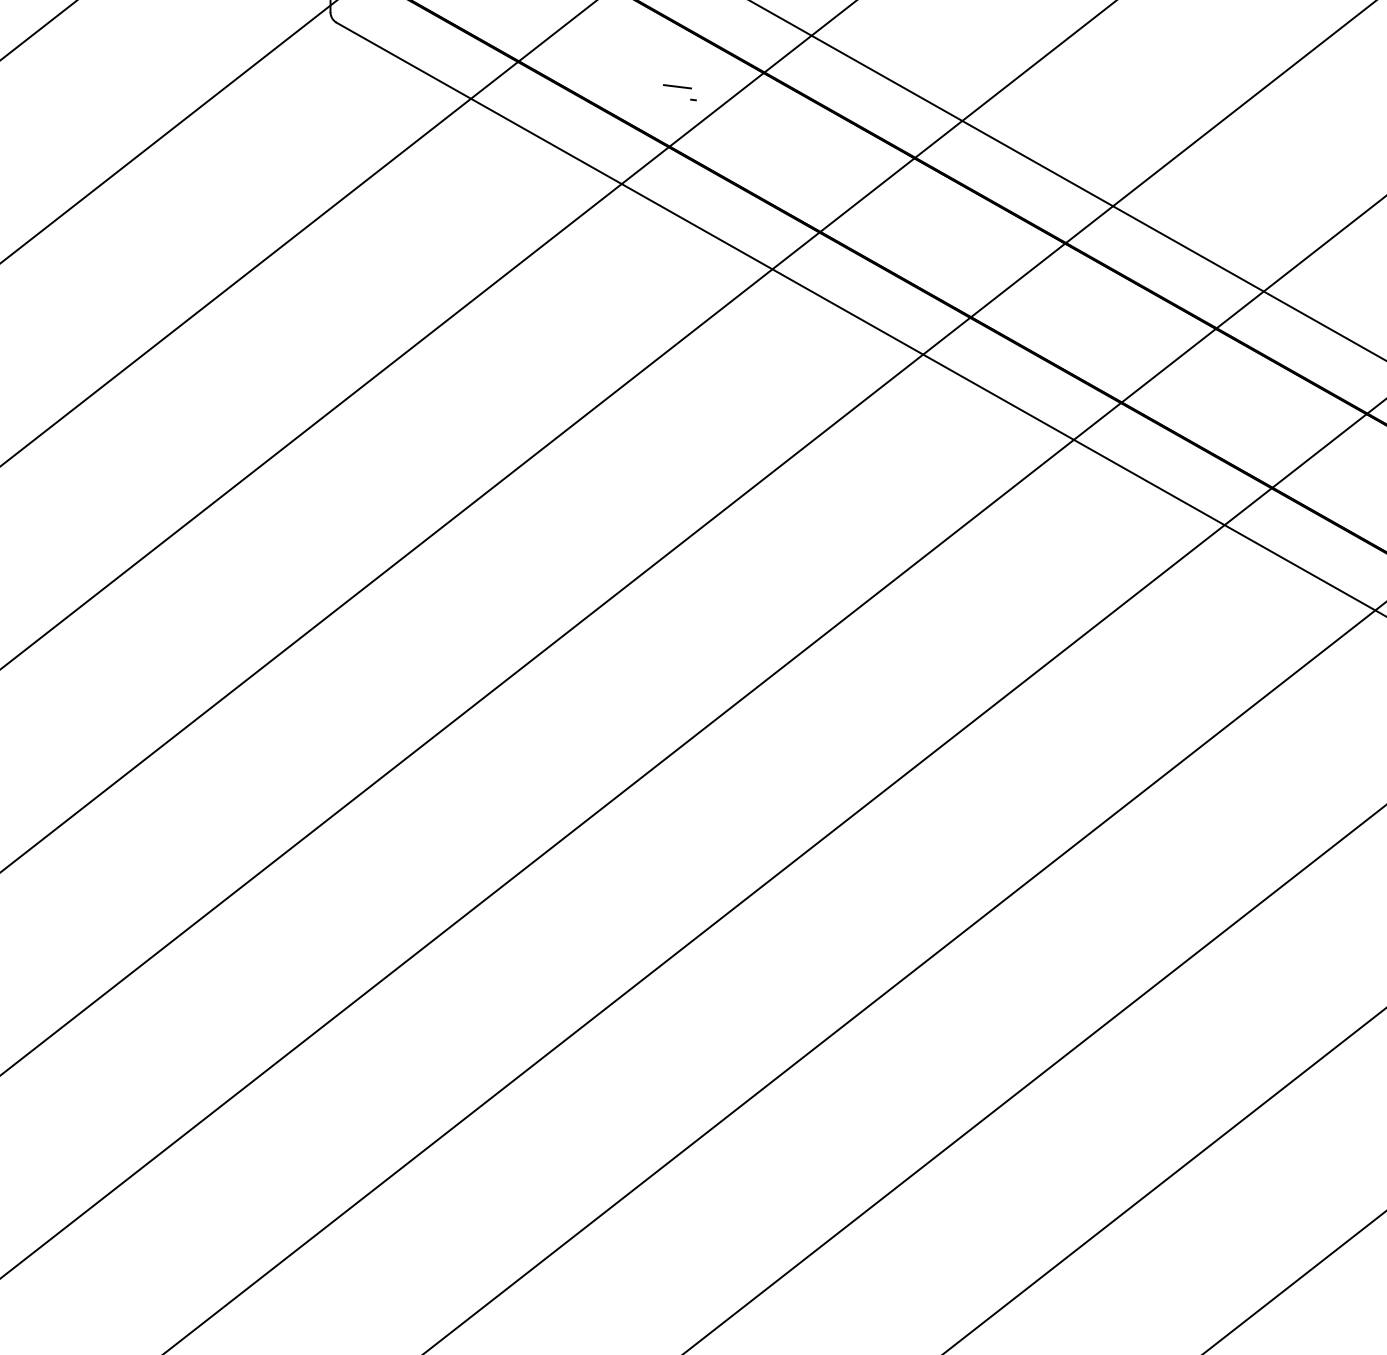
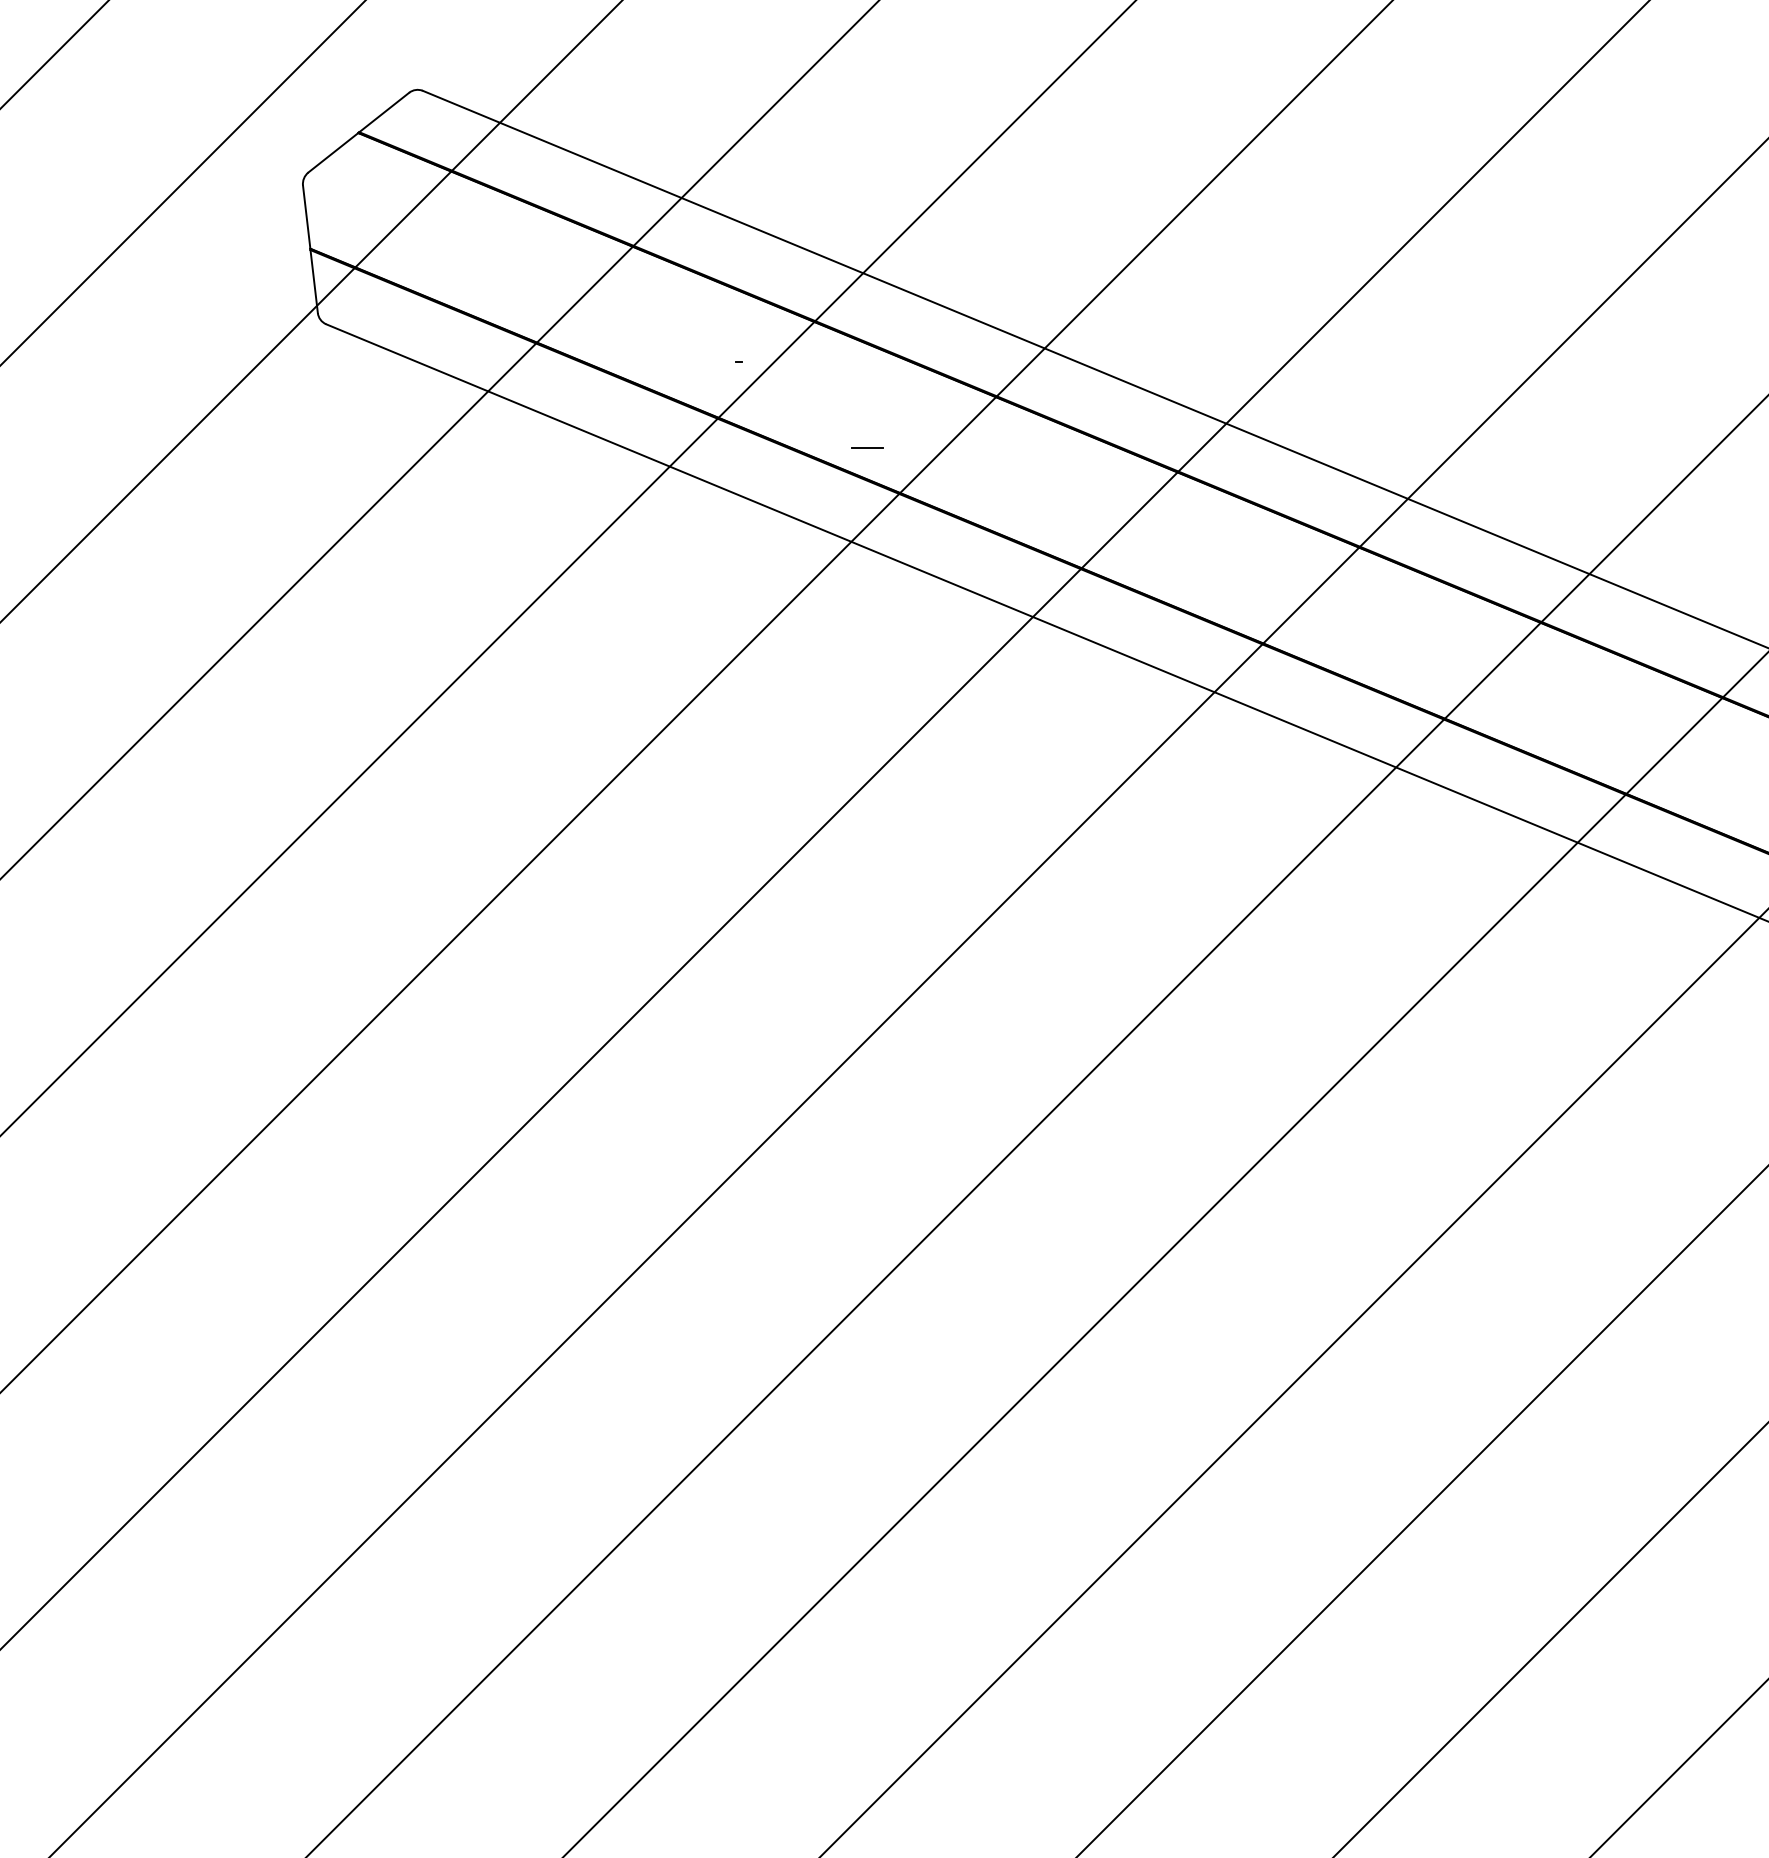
line: (677, 86) -> (867, 447), moved

